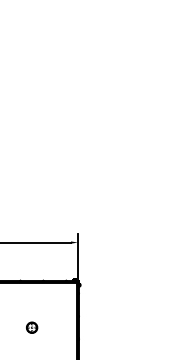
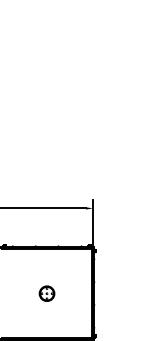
part: (32, 327) -> (47, 293), size x1.4

